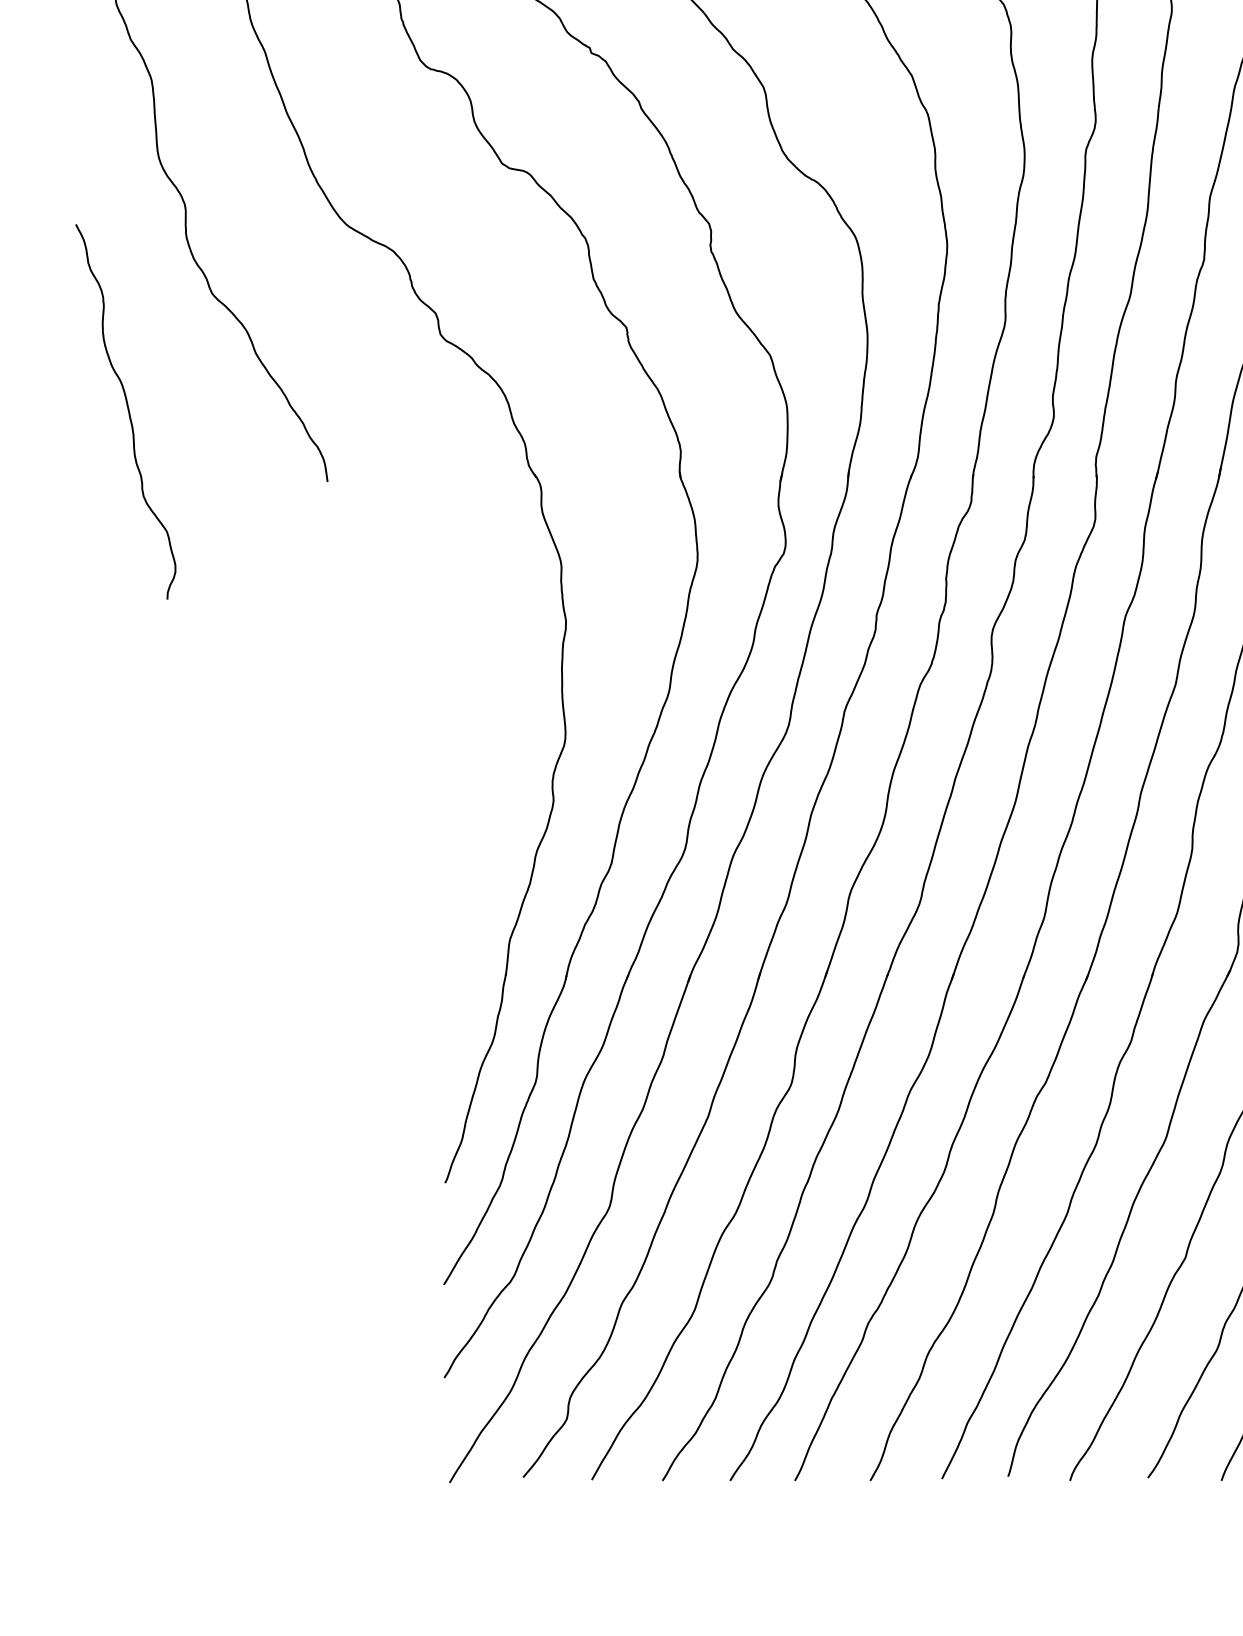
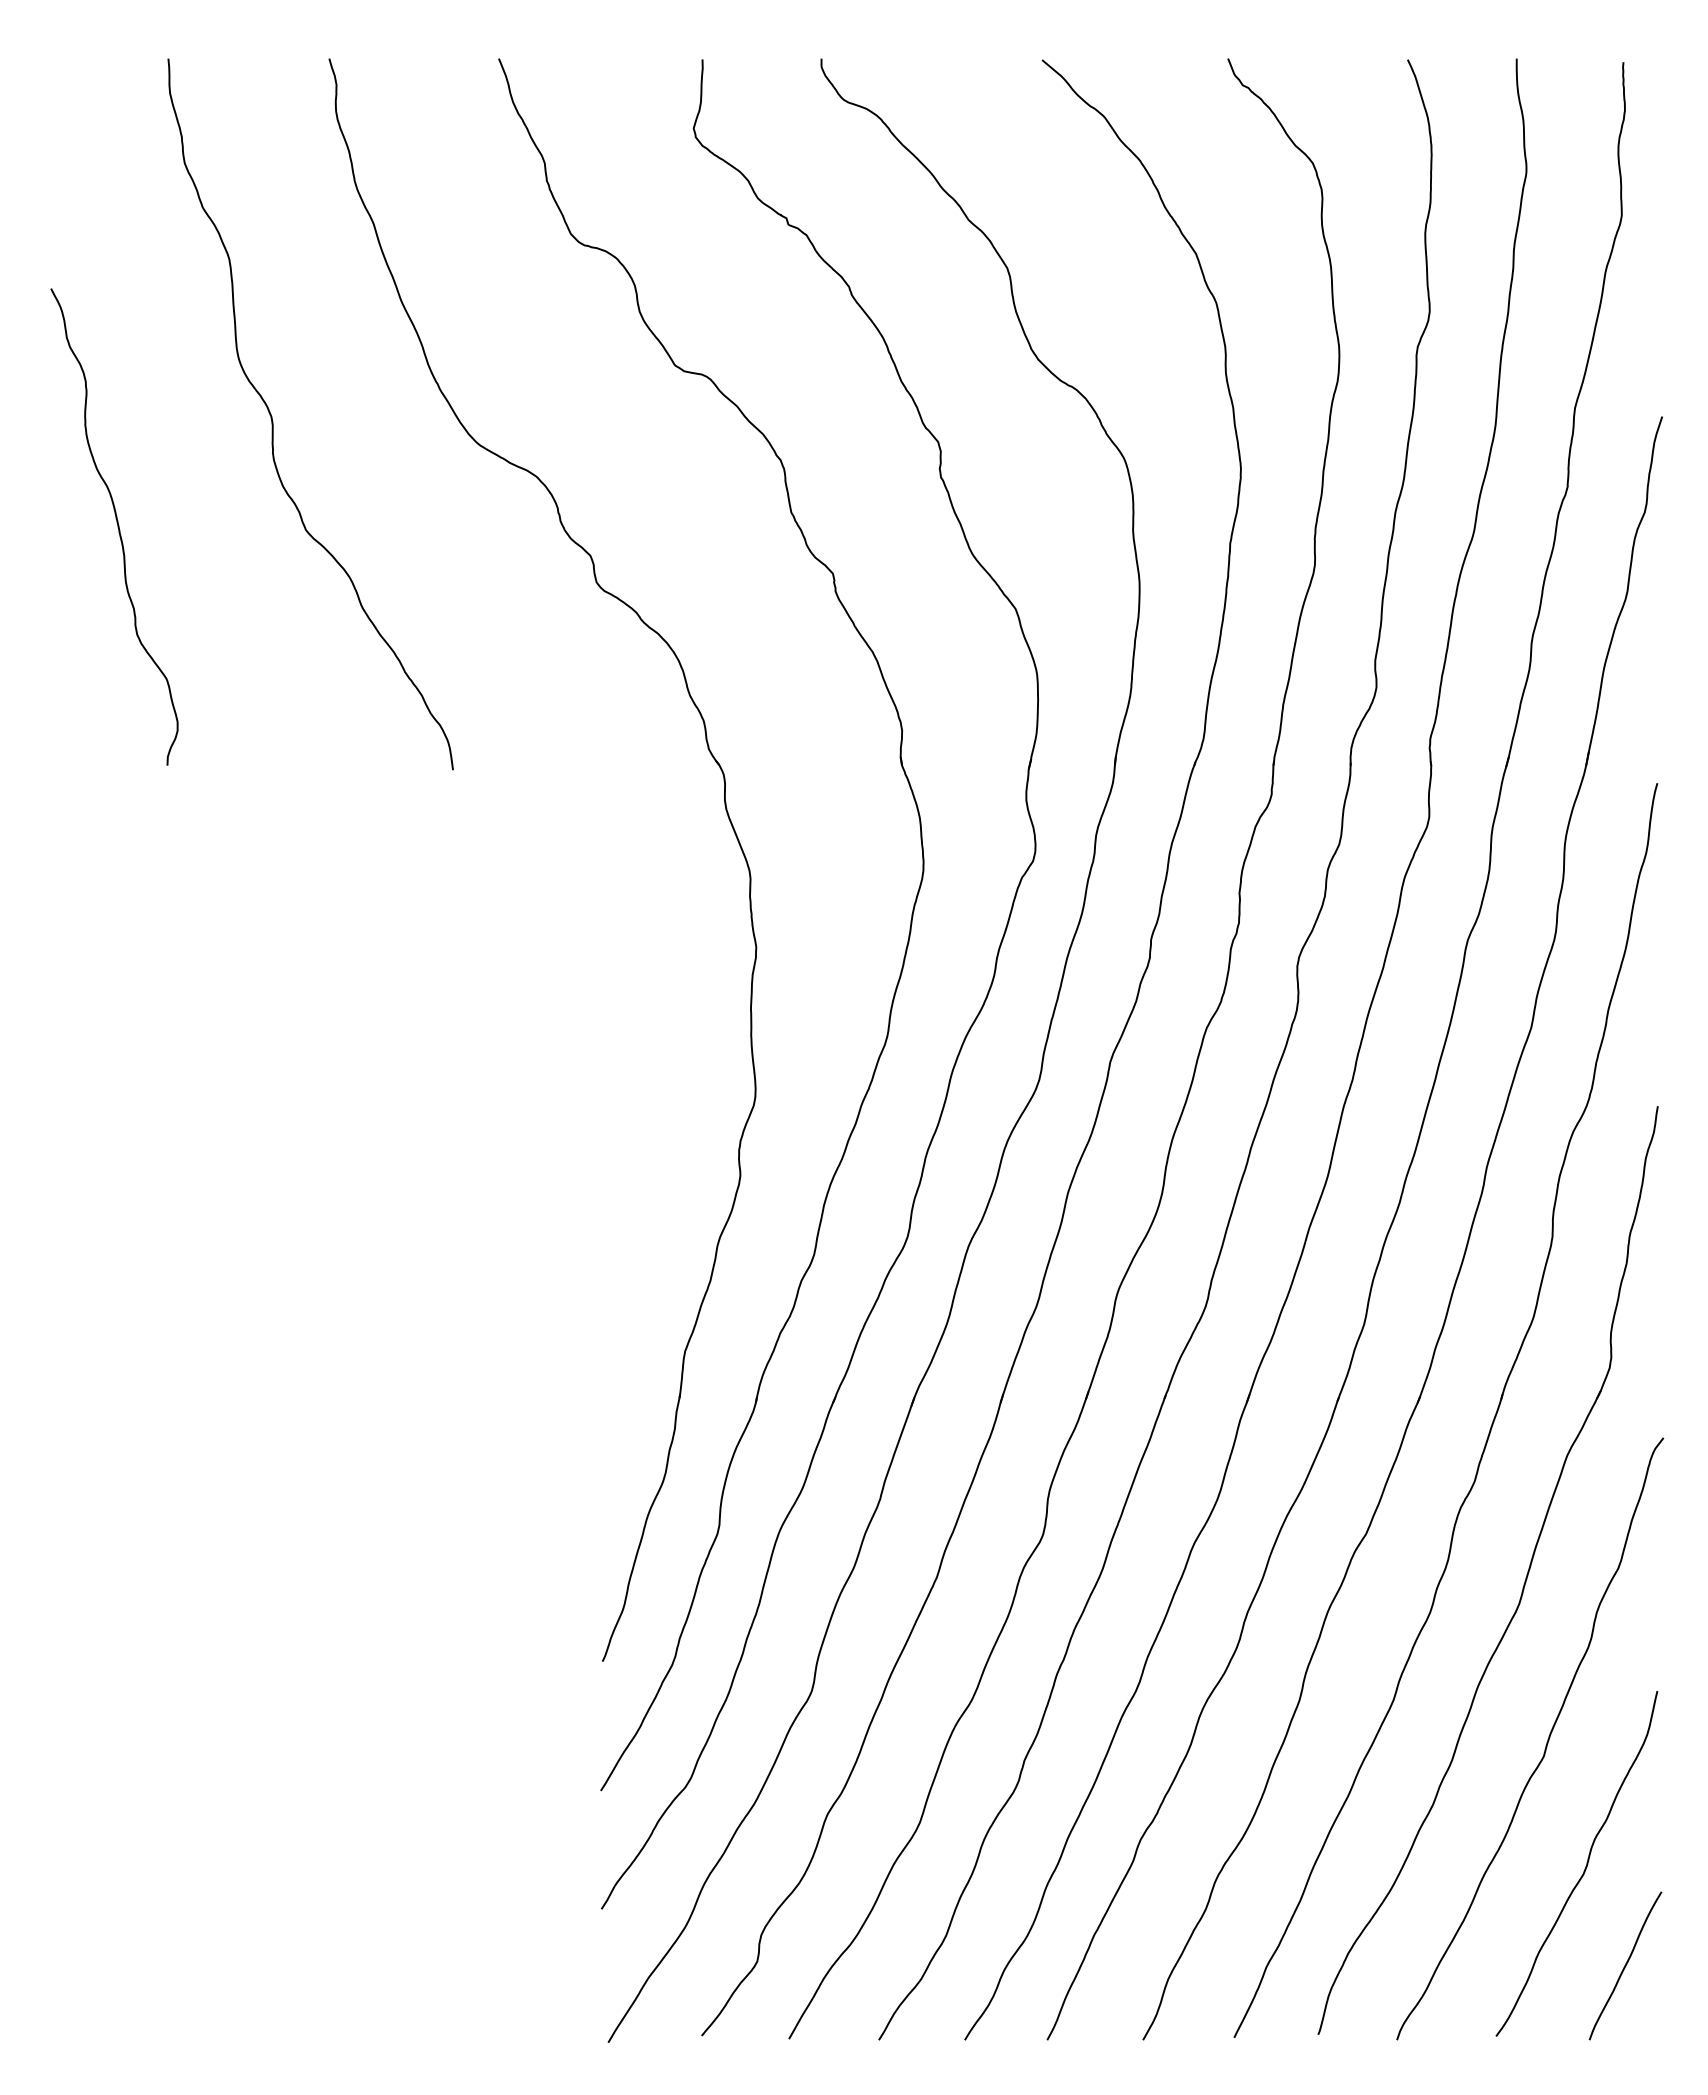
curve: (128, 411) -> (117, 526), moved

